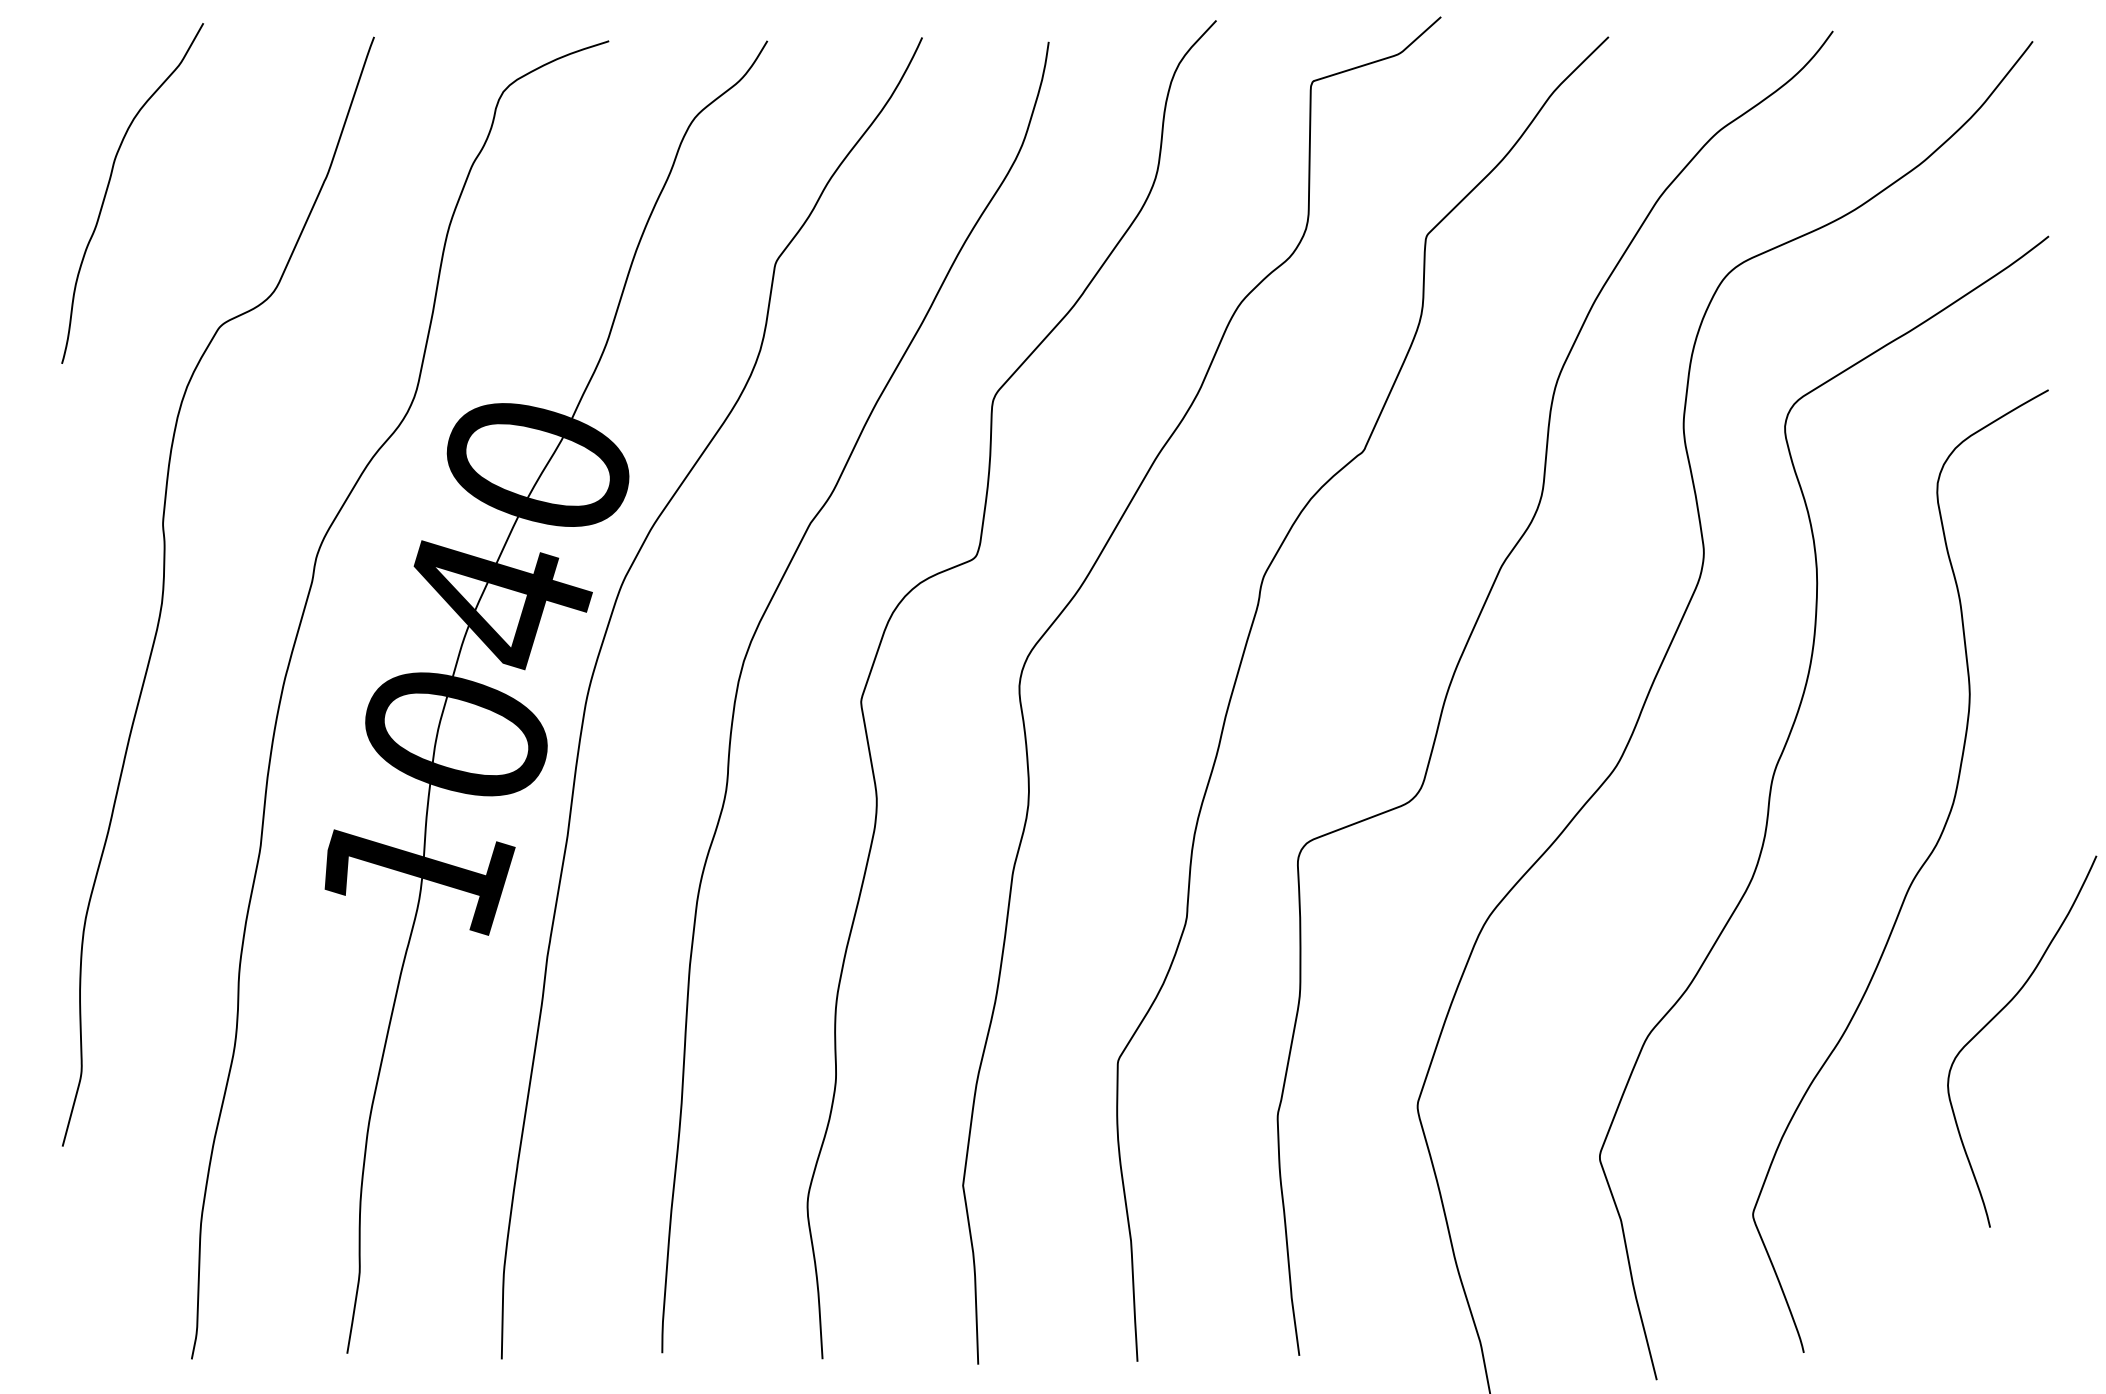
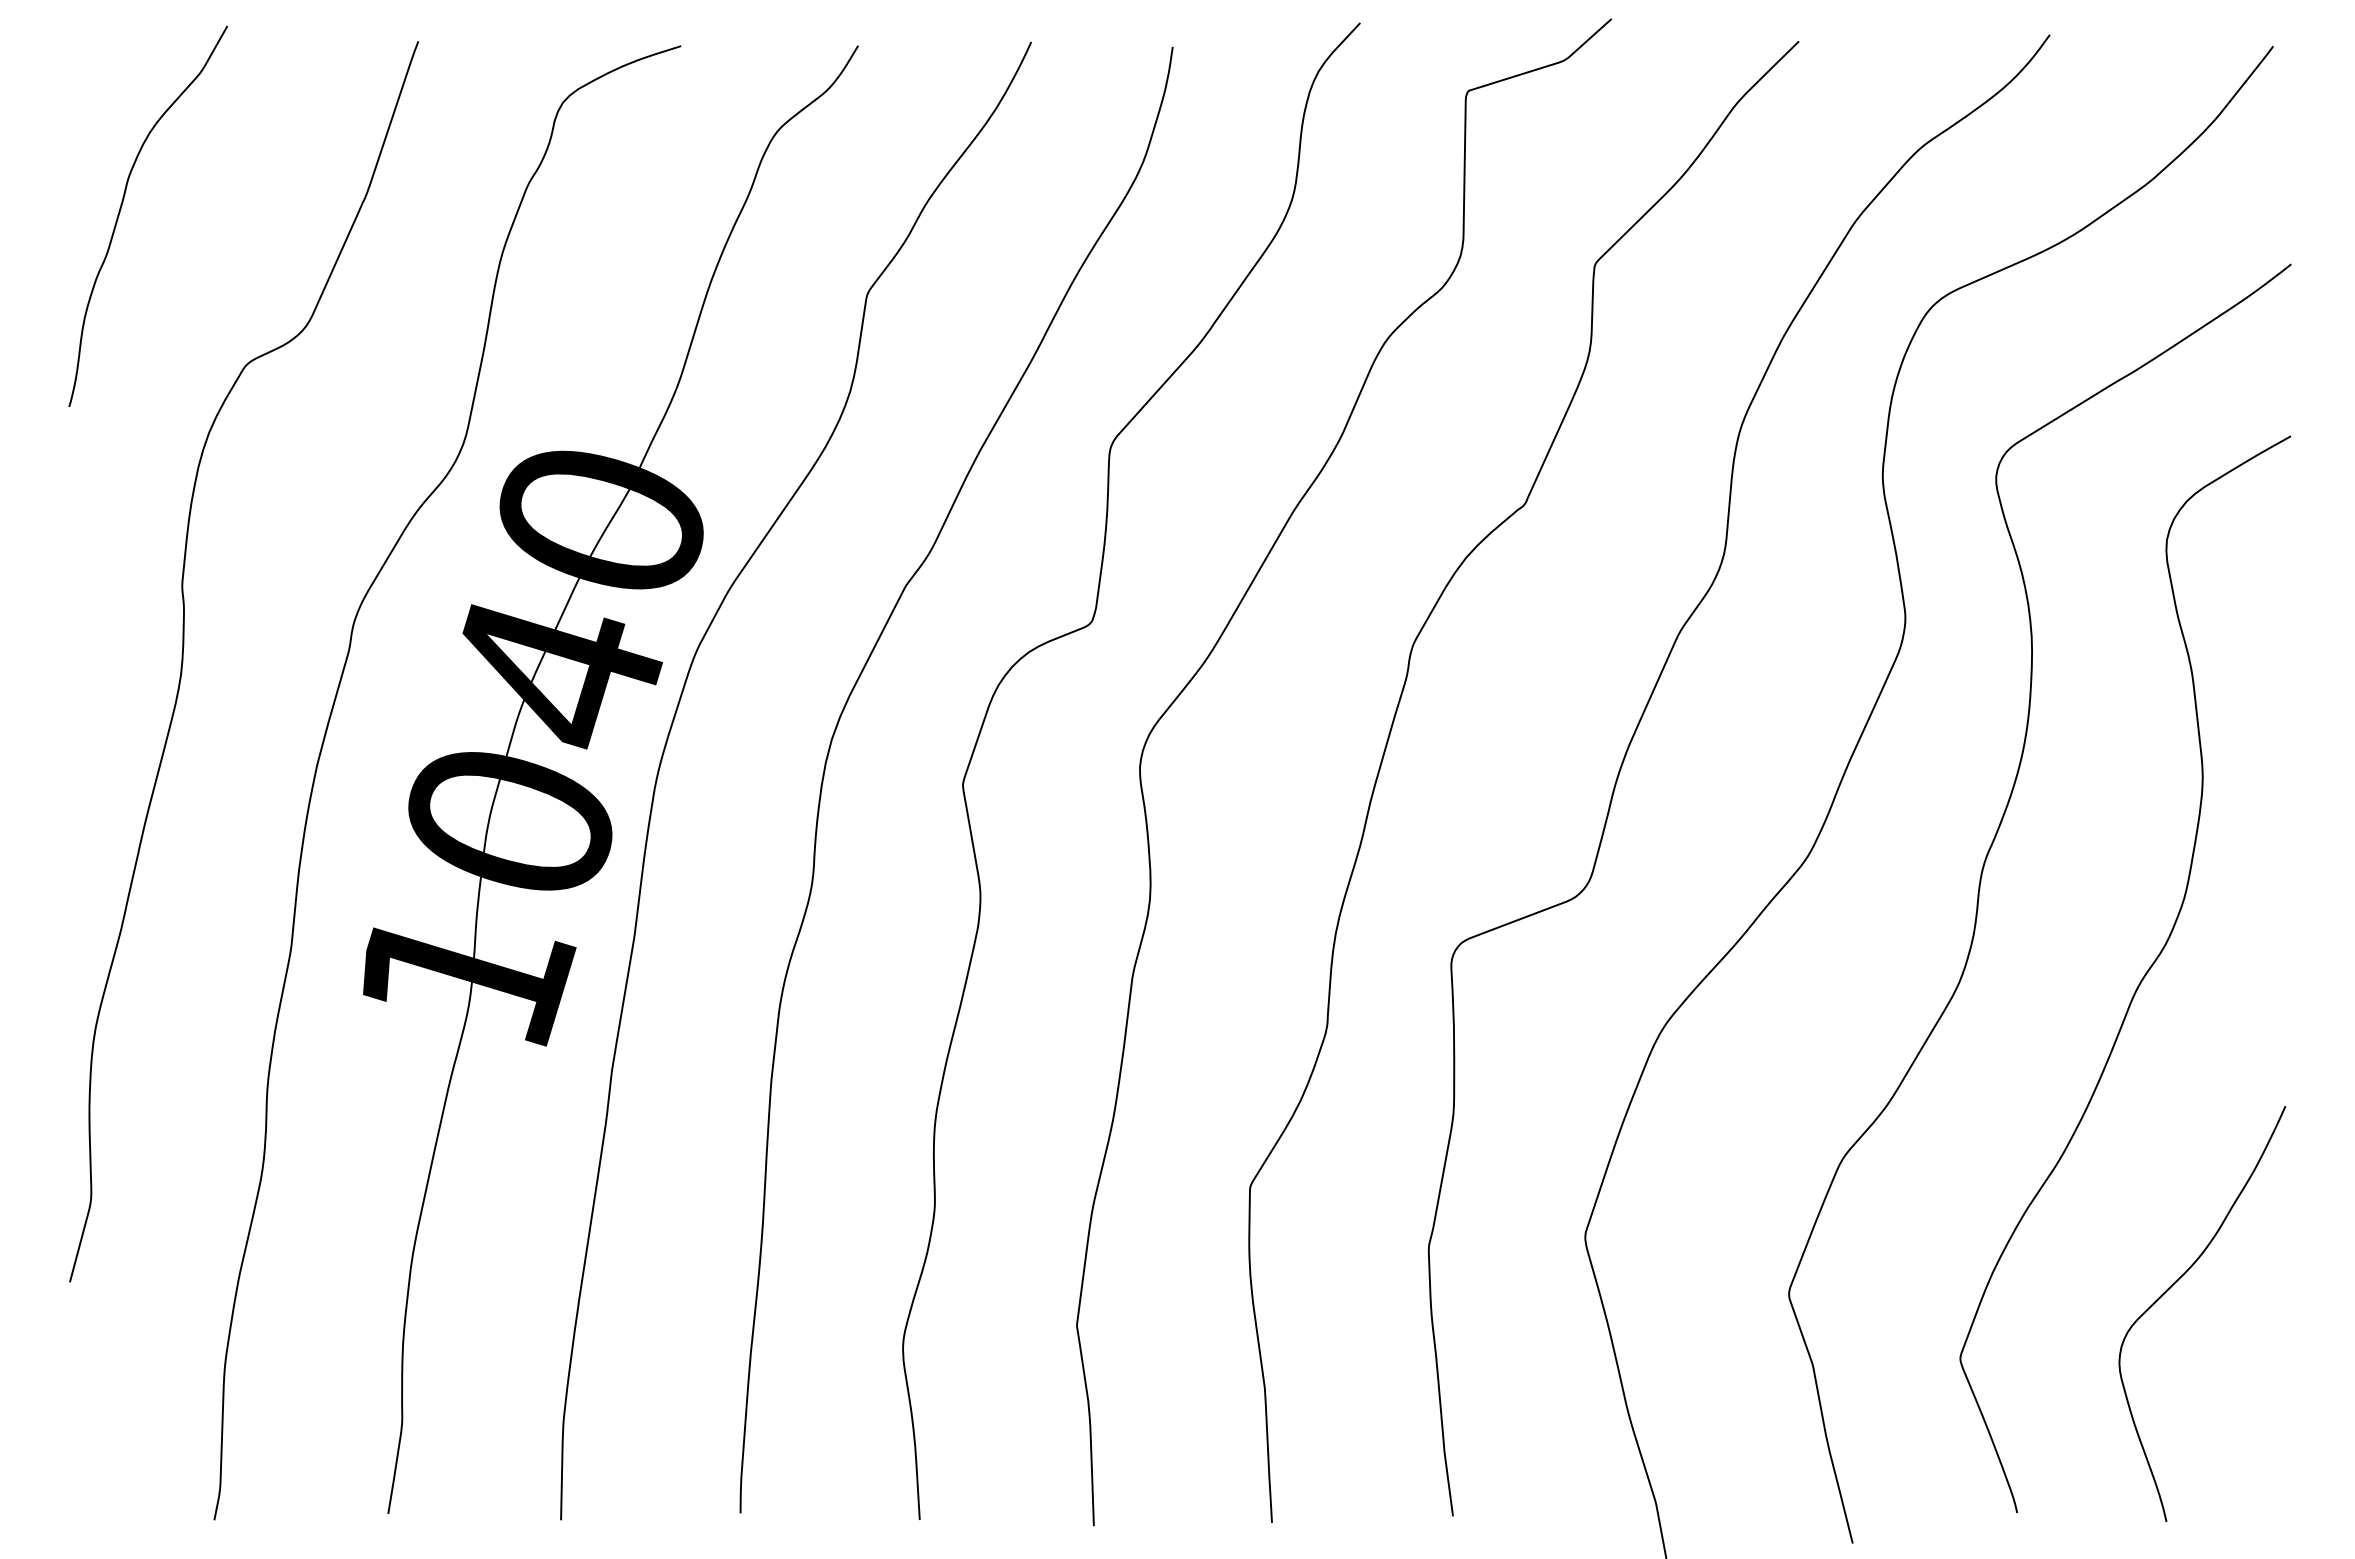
curve: (1997, 1015) -> (2174, 1284), moved

